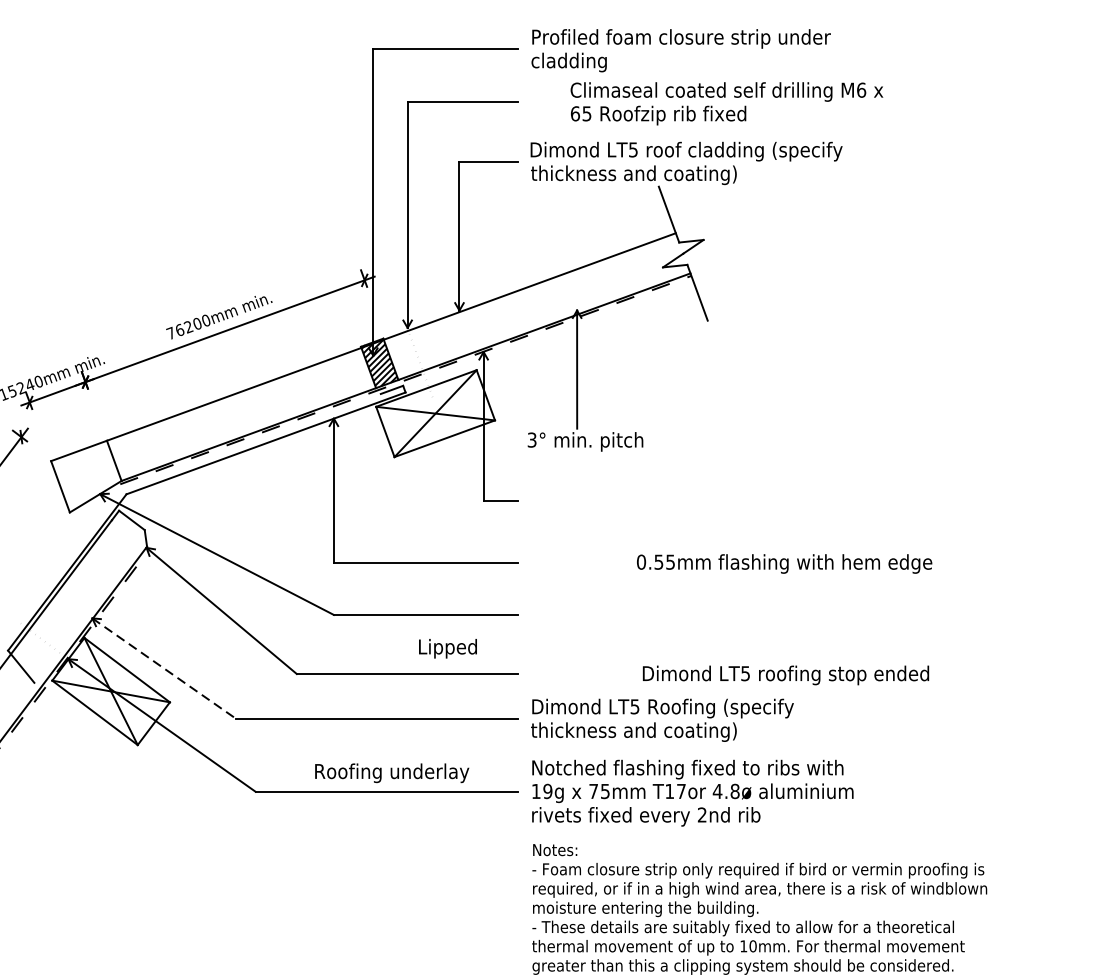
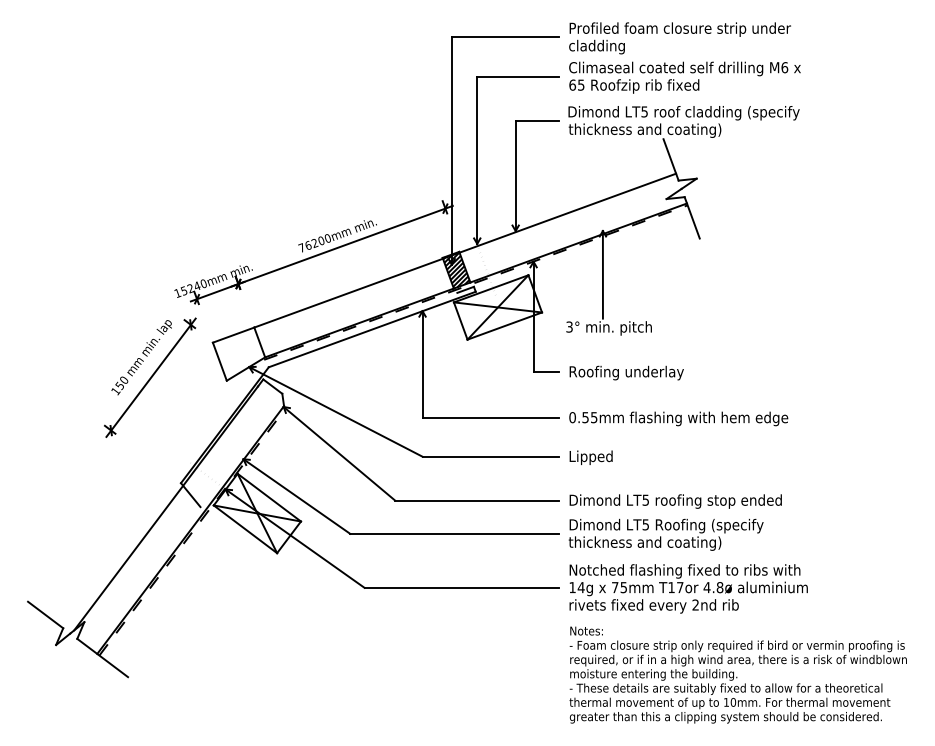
text: (726, 103) -> (684, 77), moved
text: (784, 563) -> (678, 418), moved
text: (447, 648) -> (590, 457), moved
line: (165, 668) -> (297, 496), dashed -> solid
text: (785, 675) -> (675, 501), moved
text: (391, 772) -> (626, 372), moved
text: (546, 791) -> (580, 587), 19g -> 14g

